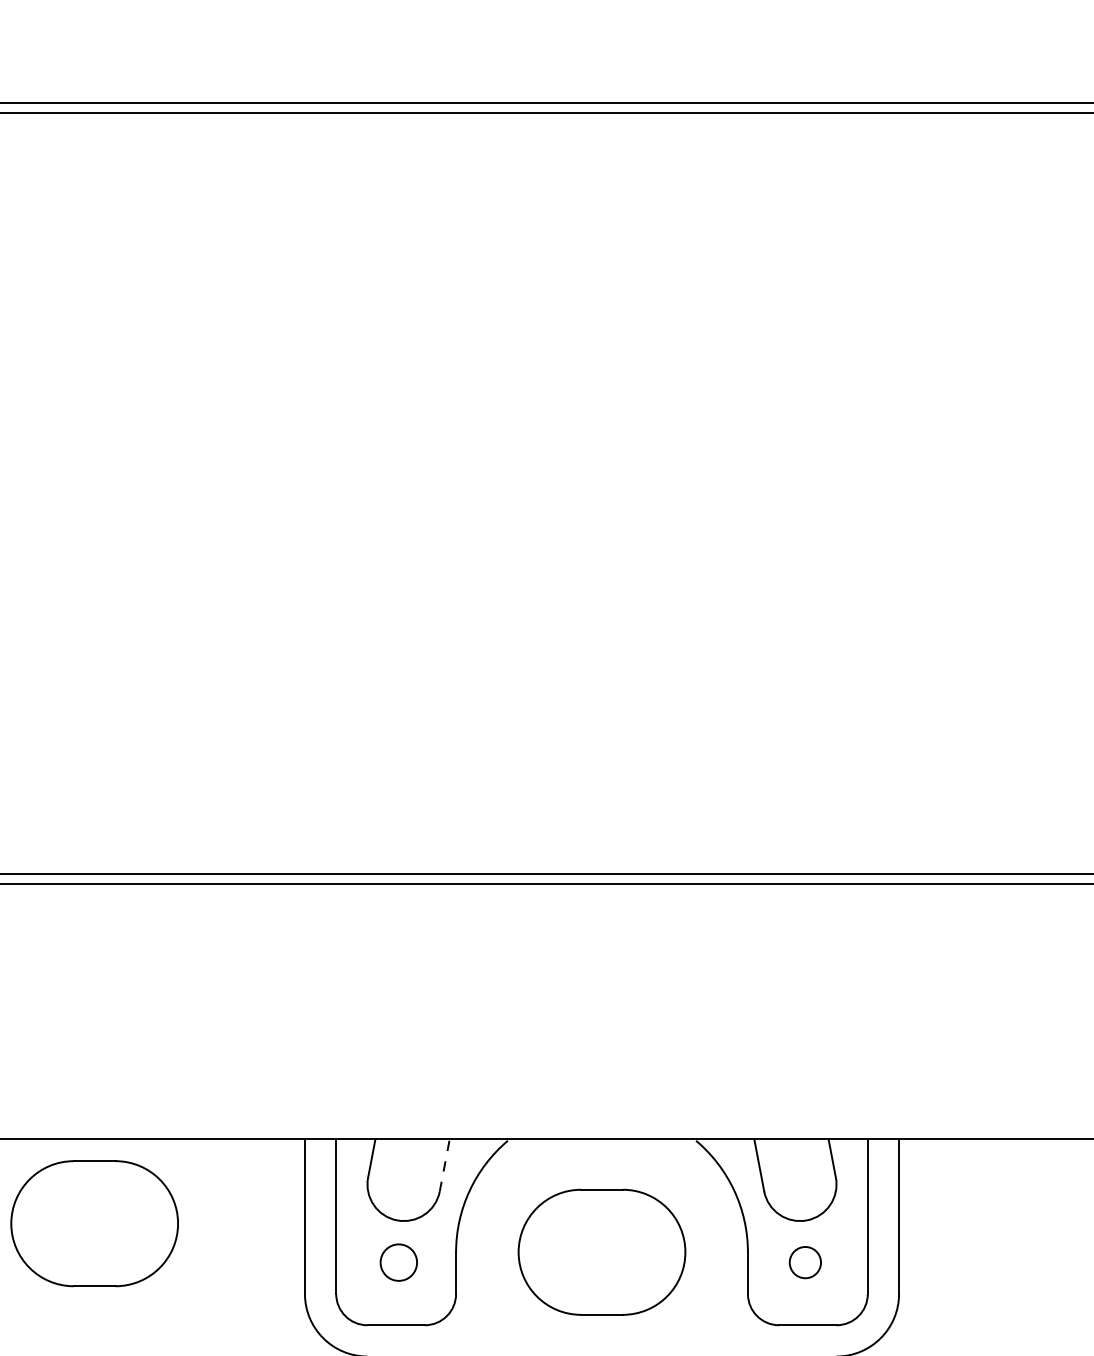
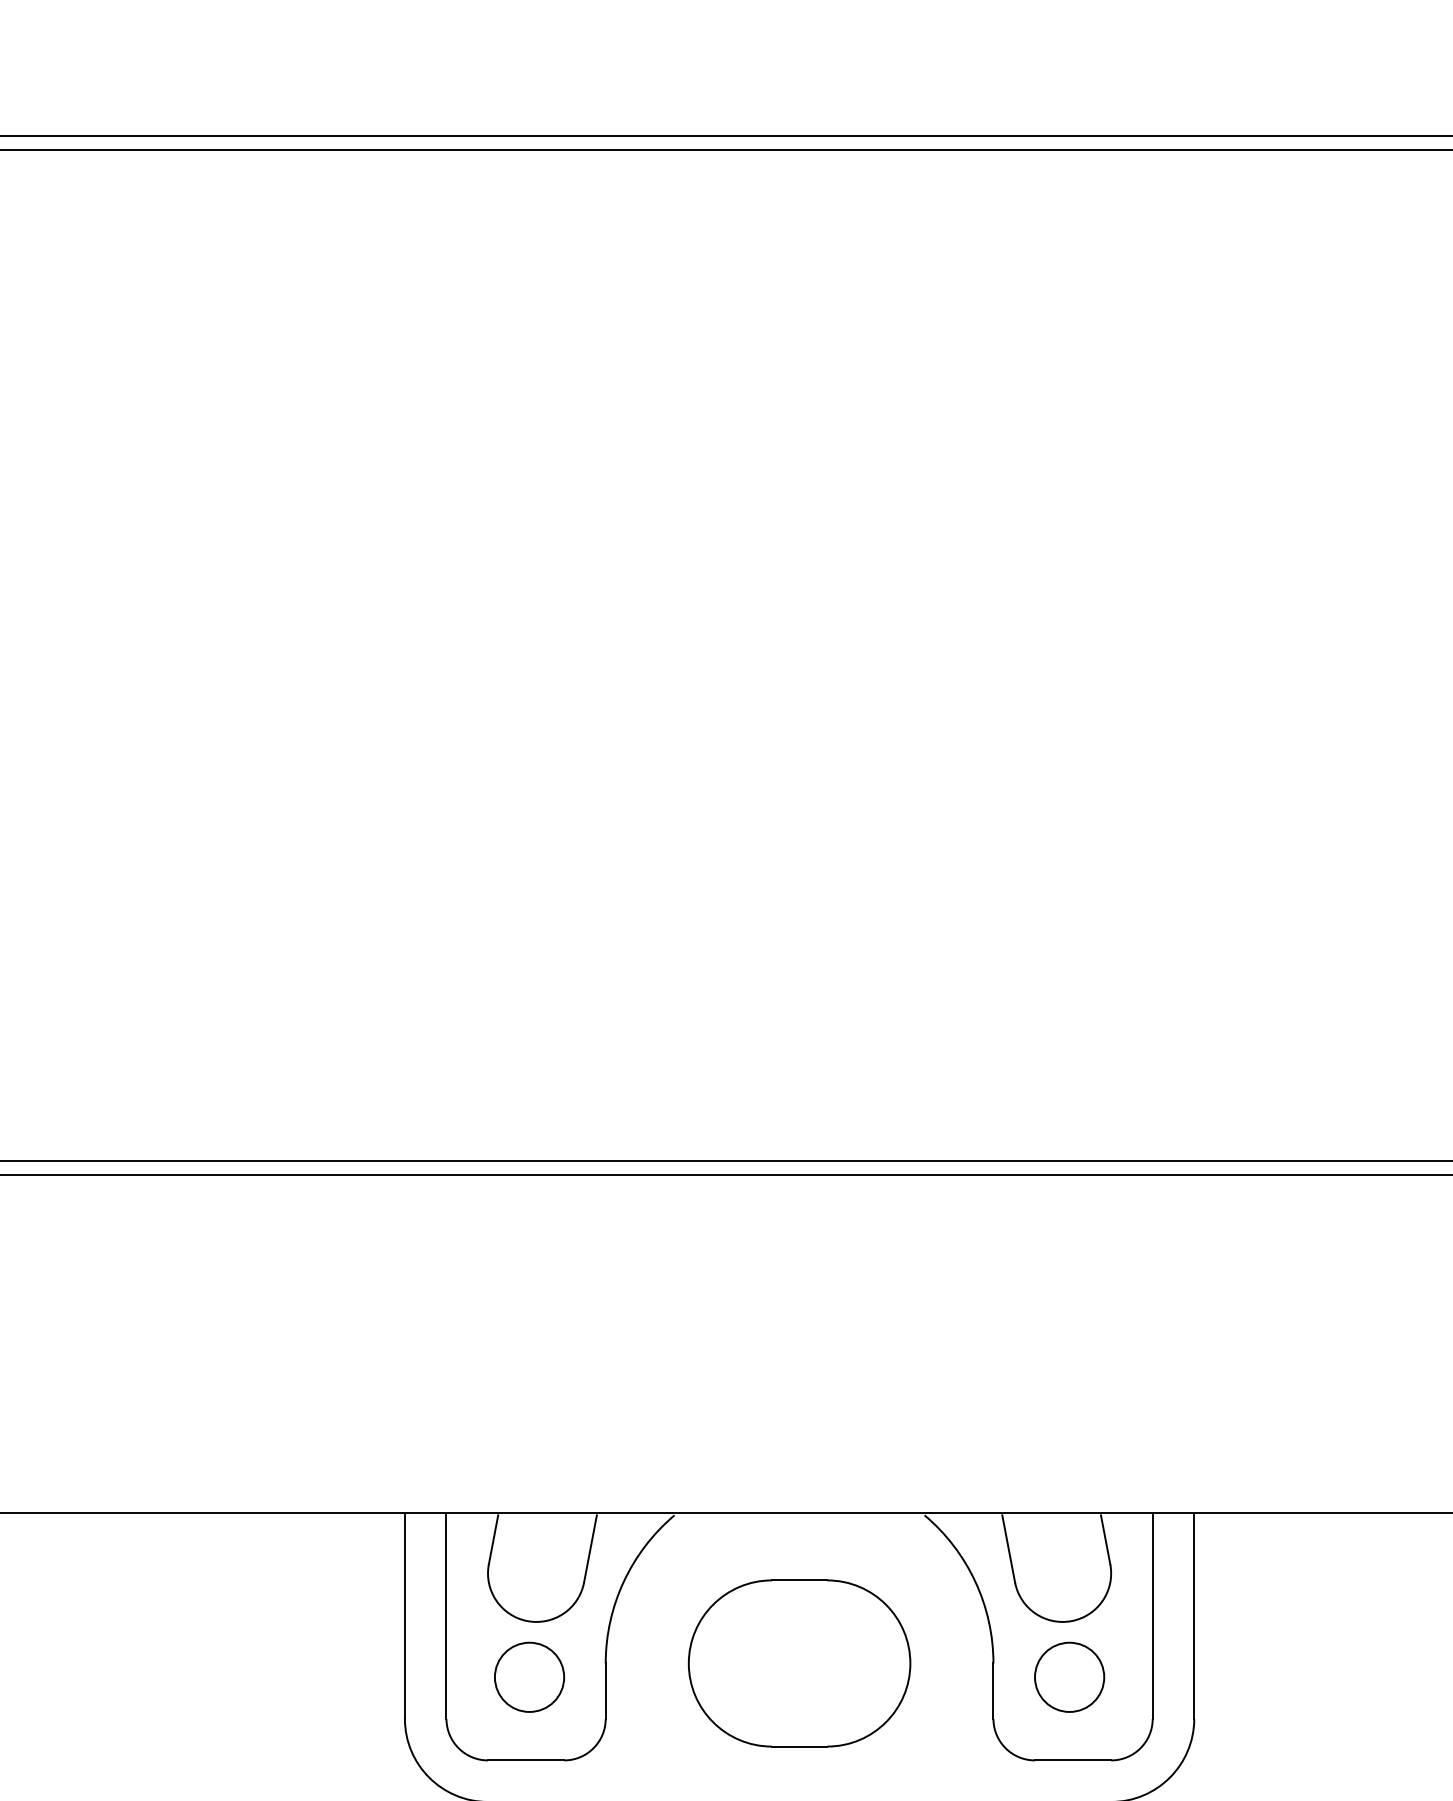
line: (444, 1166) -> (590, 1549), dashed -> solid
part: (94, 1223) -> (125, 1625), removed
circle: (398, 1262) -> (529, 1676), size x1.43
circle: (805, 1262) -> (1069, 1676), size x1.67

